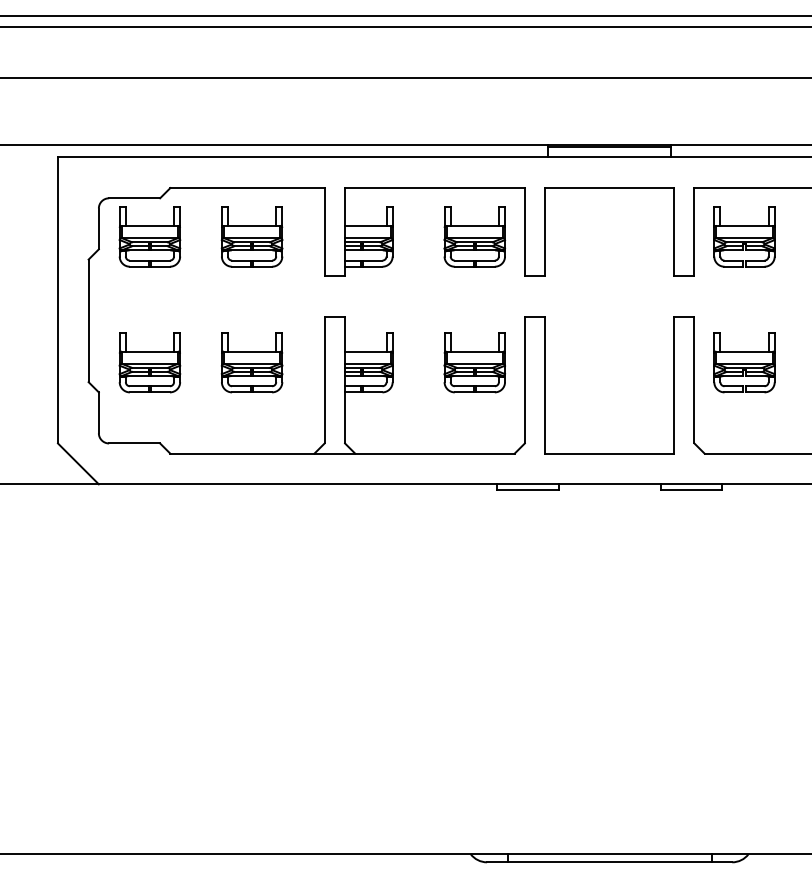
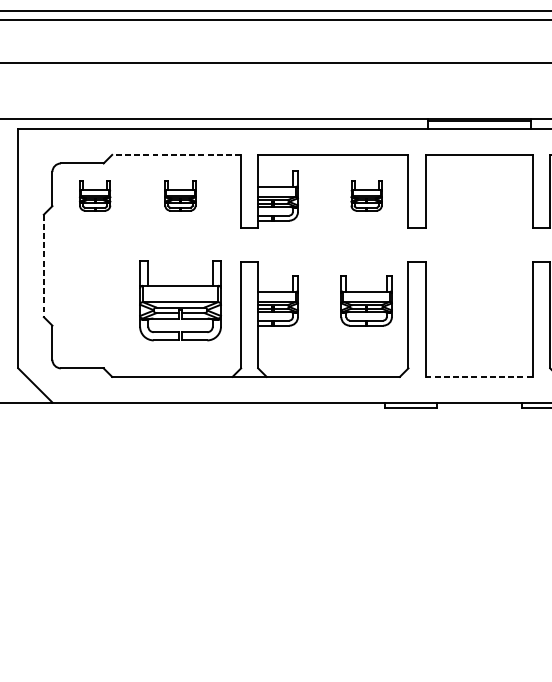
line: (247, 188) -> (176, 155), solid -> dashed
part: (149, 236) -> (94, 195), size x0.6
part: (251, 236) -> (179, 195), size x0.6
part: (474, 236) -> (366, 195), size x0.6
line: (88, 321) -> (43, 266), solid -> dashed
part: (149, 362) -> (94, 300), removed
part: (251, 362) -> (179, 300), size x1.6
line: (610, 453) -> (480, 376), solid -> dashed

